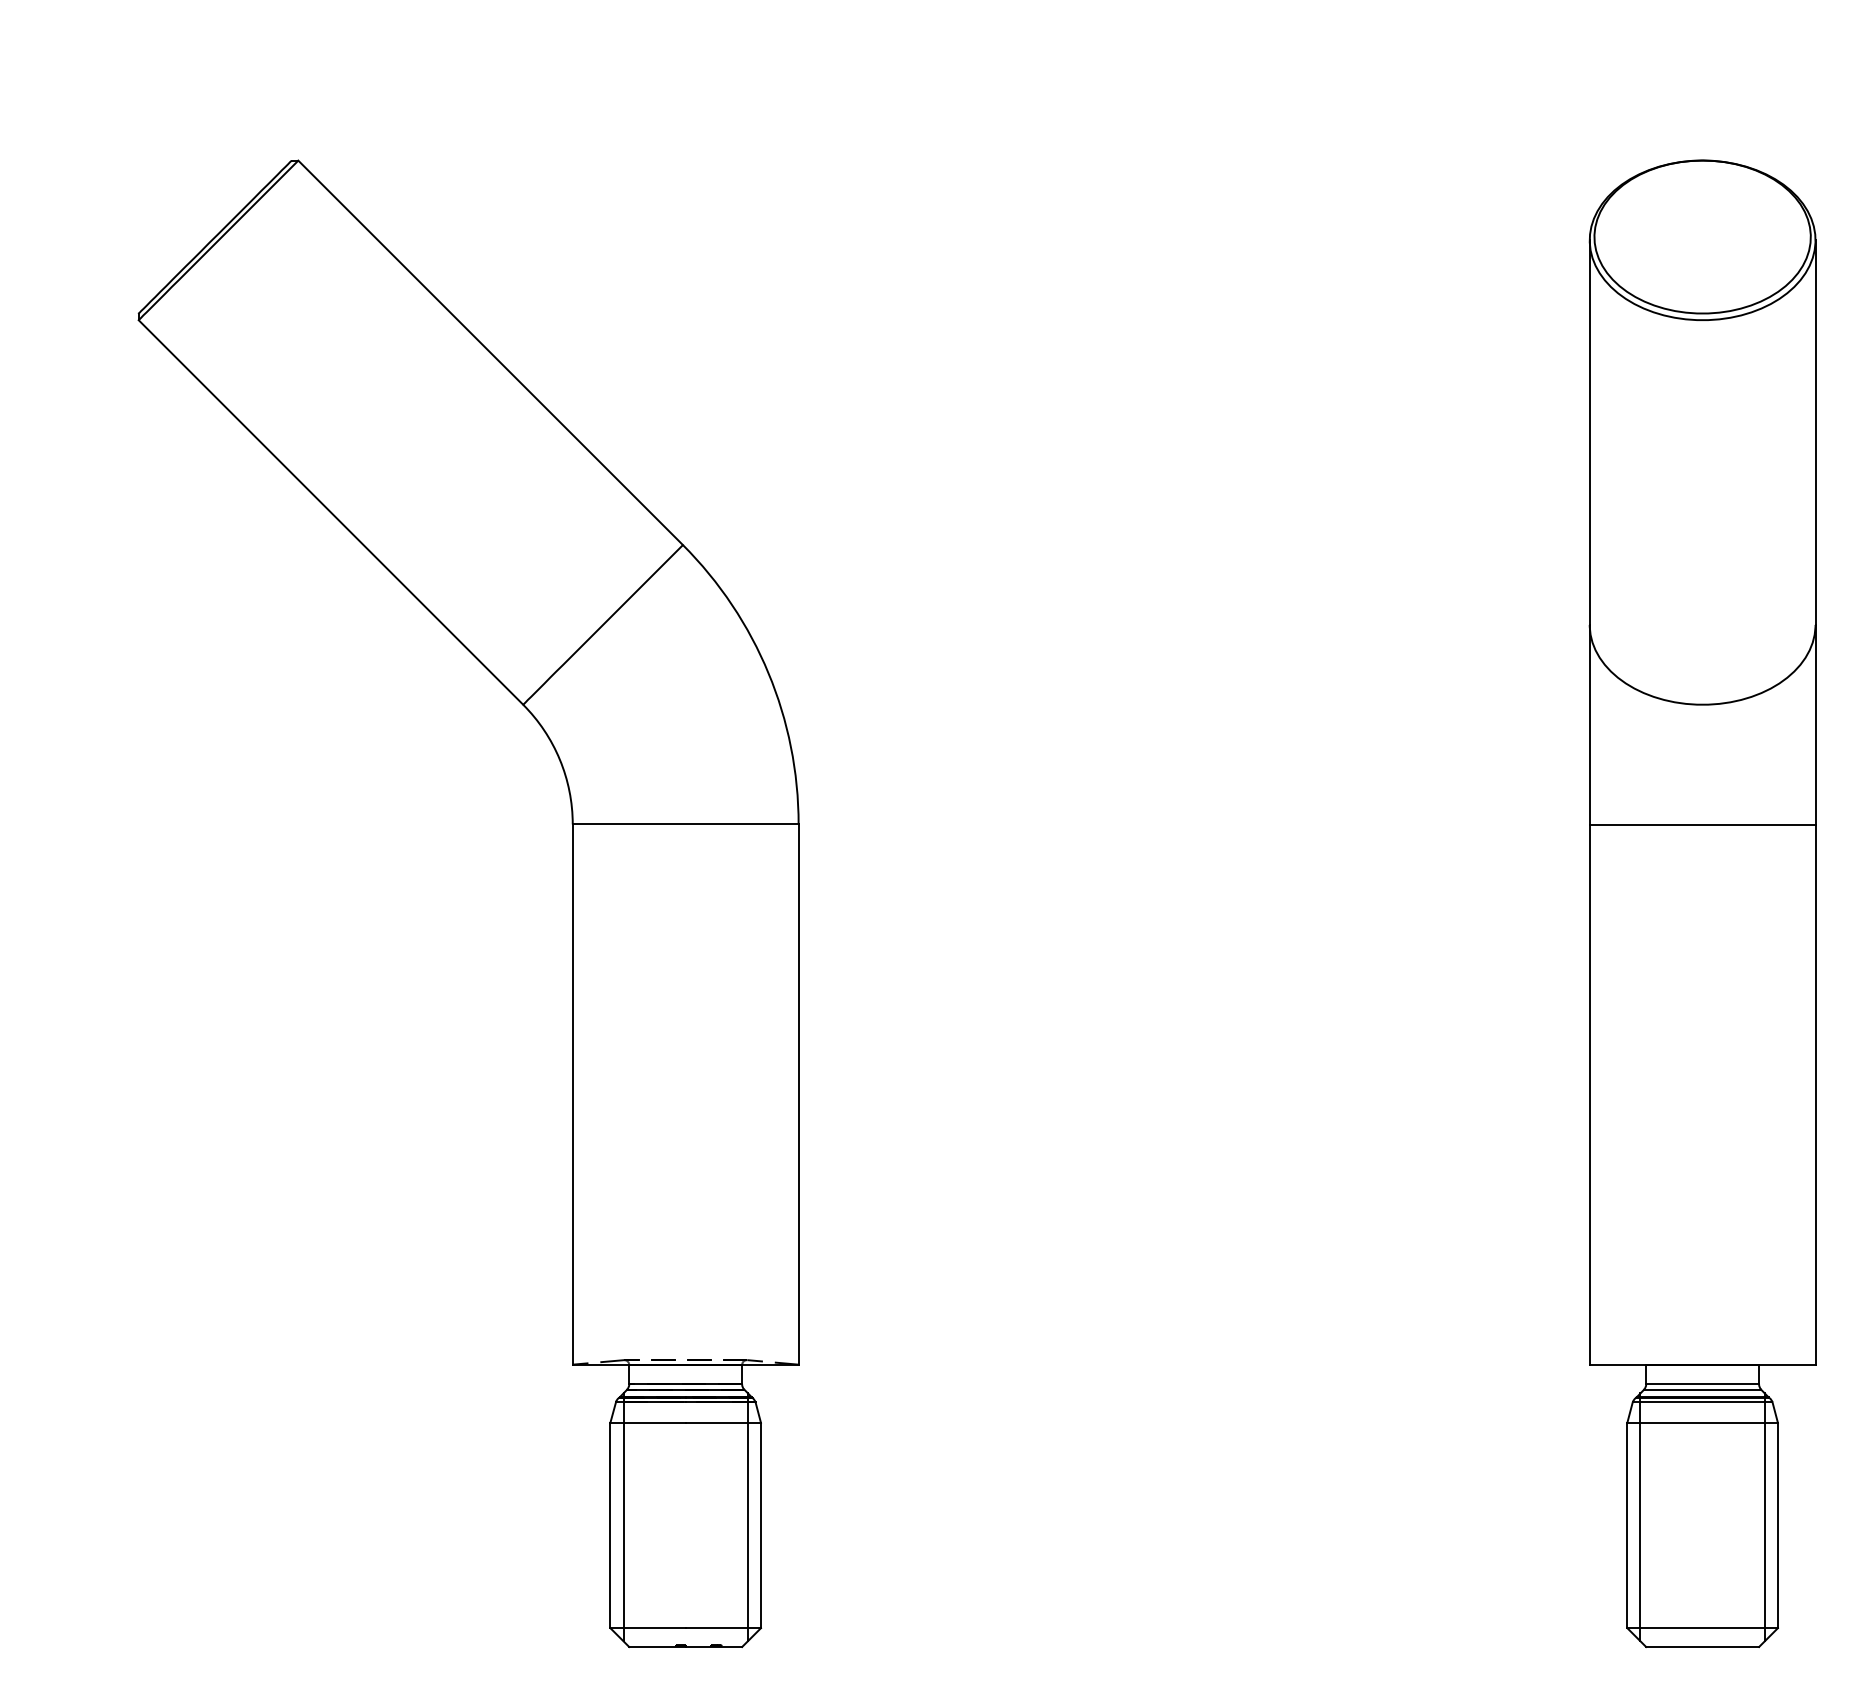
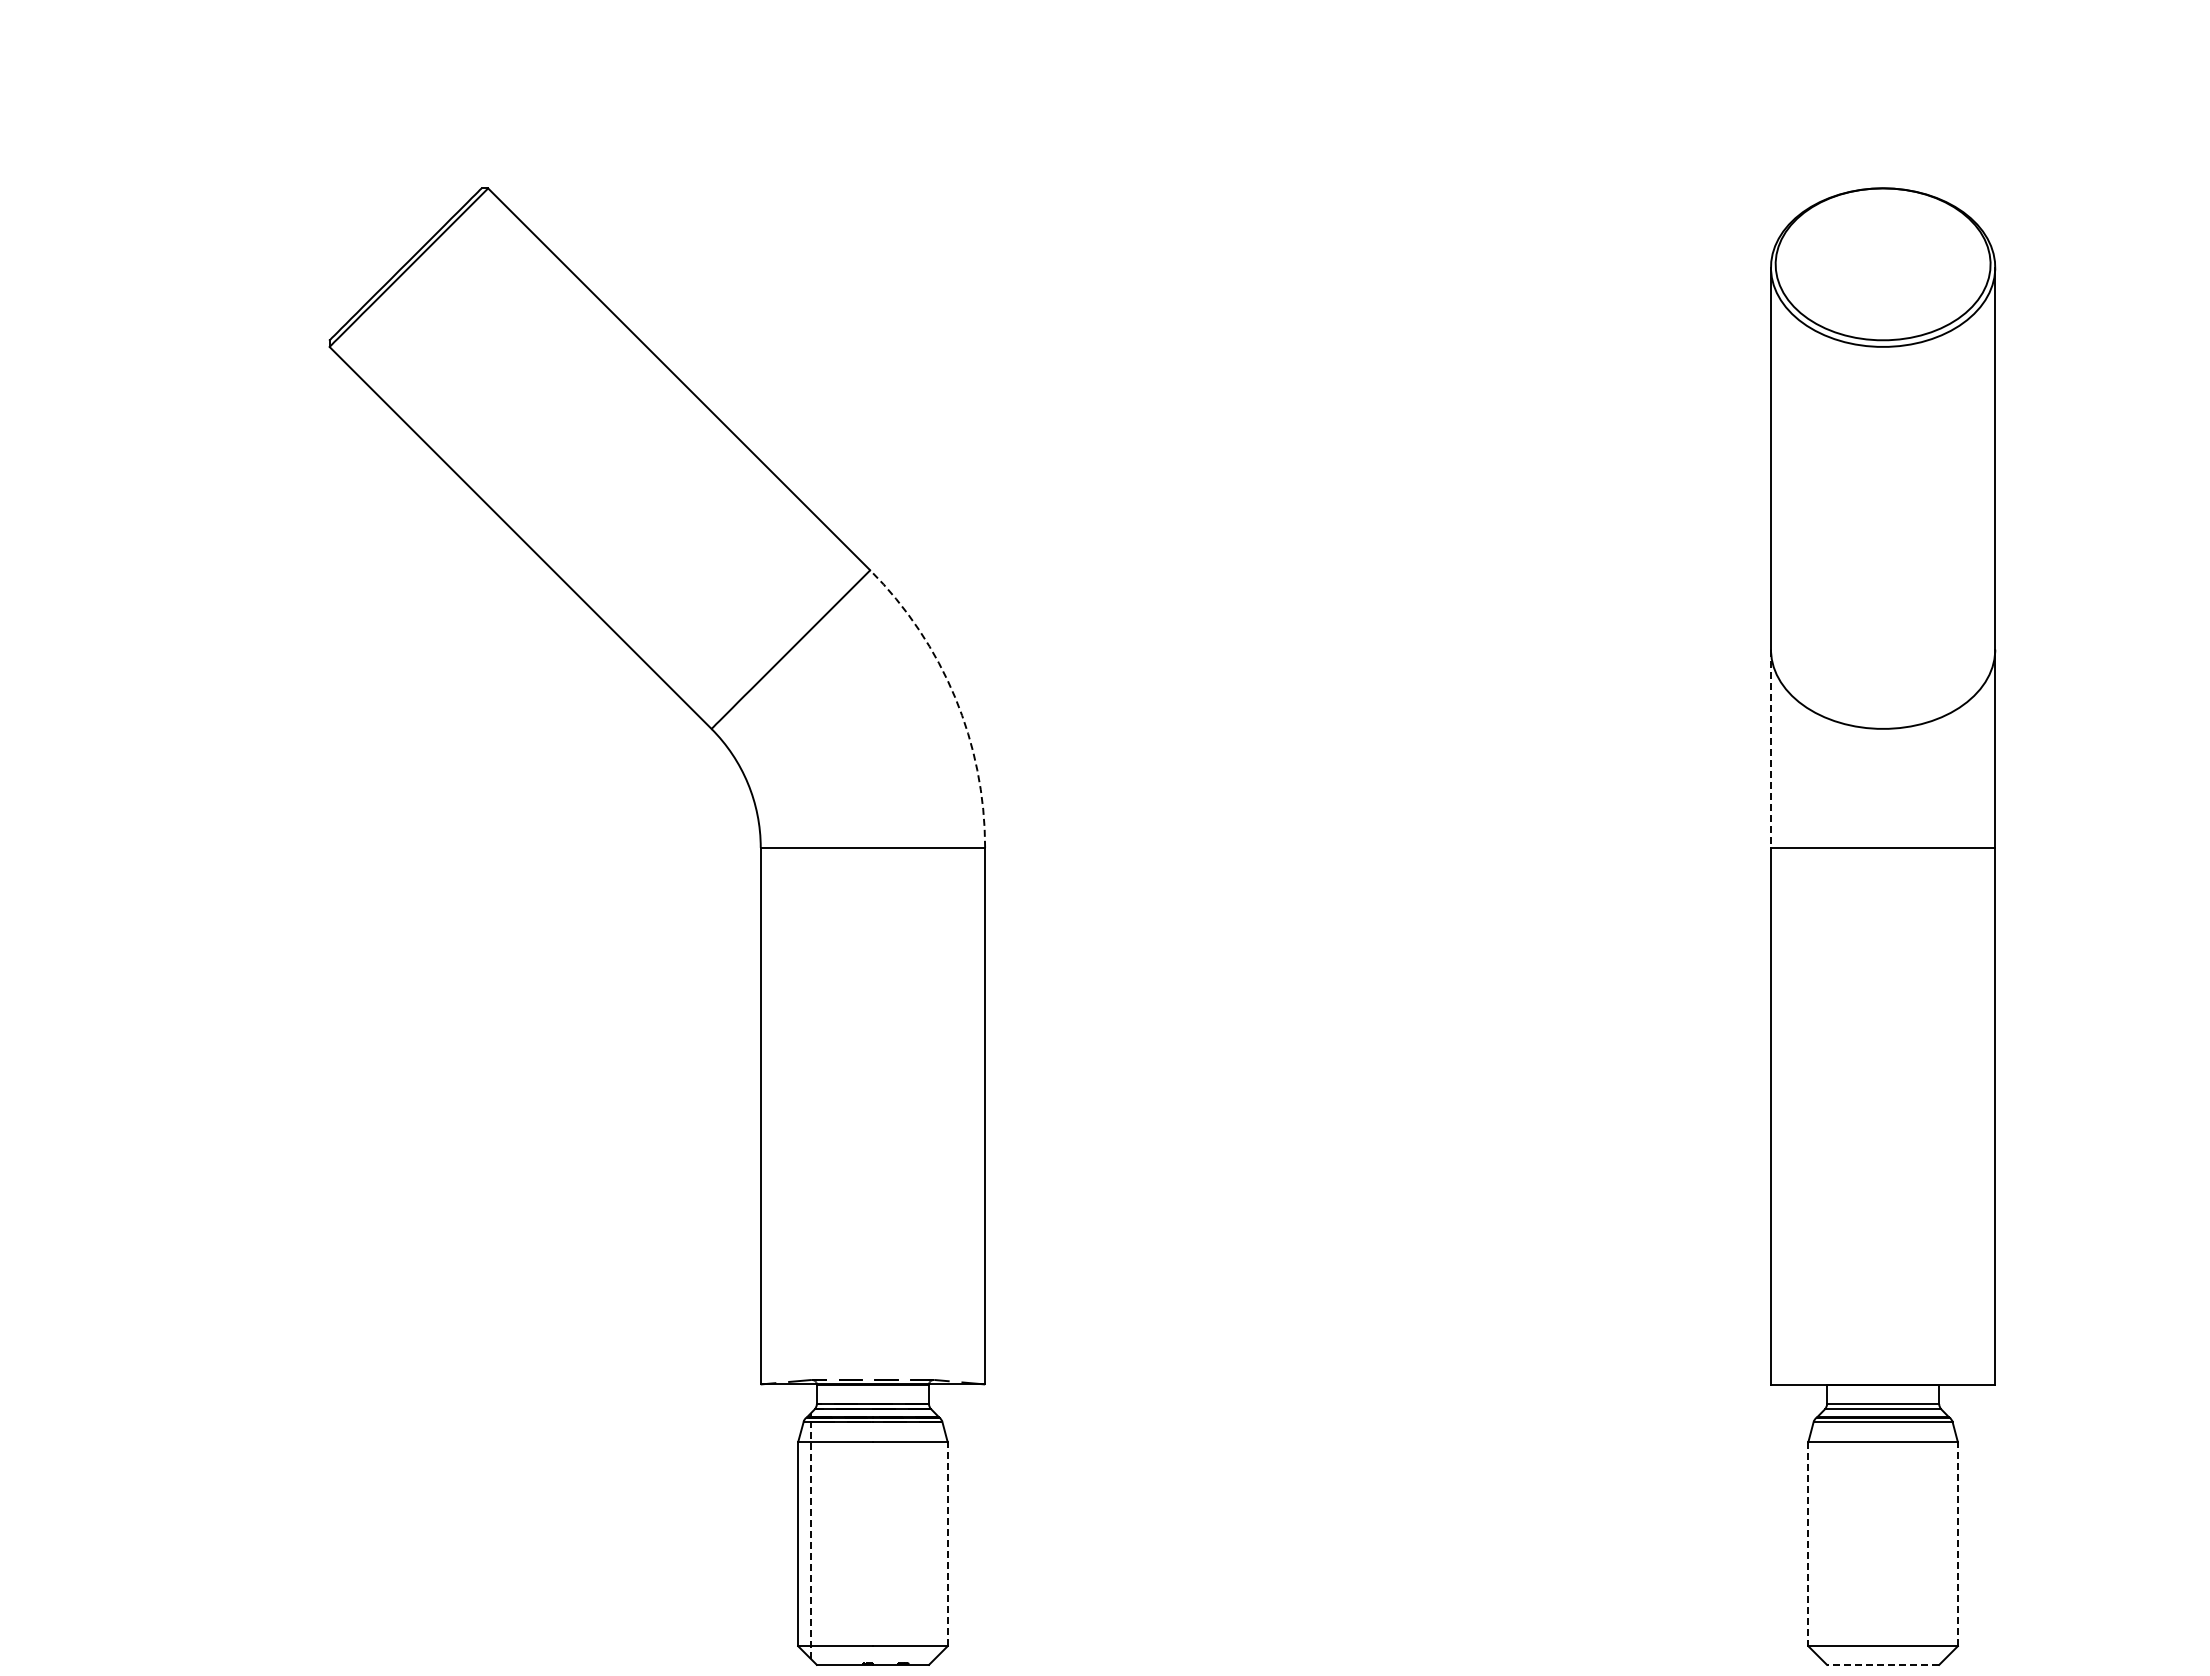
arc: (768, 673) -> (955, 697), solid -> dashed
line: (1589, 725) -> (1770, 749), solid -> dashed
line: (623, 1516) -> (811, 1535), solid -> dashed
line: (747, 1517) -> (934, 1536), removed
line: (1640, 1517) -> (1821, 1536), removed
line: (1765, 1517) -> (1945, 1536), removed
line: (760, 1525) -> (947, 1544), solid -> dashed
line: (1627, 1525) -> (1808, 1544), solid -> dashed
line: (1777, 1525) -> (1957, 1544), solid -> dashed
line: (1702, 1646) -> (1882, 1664), solid -> dashed

